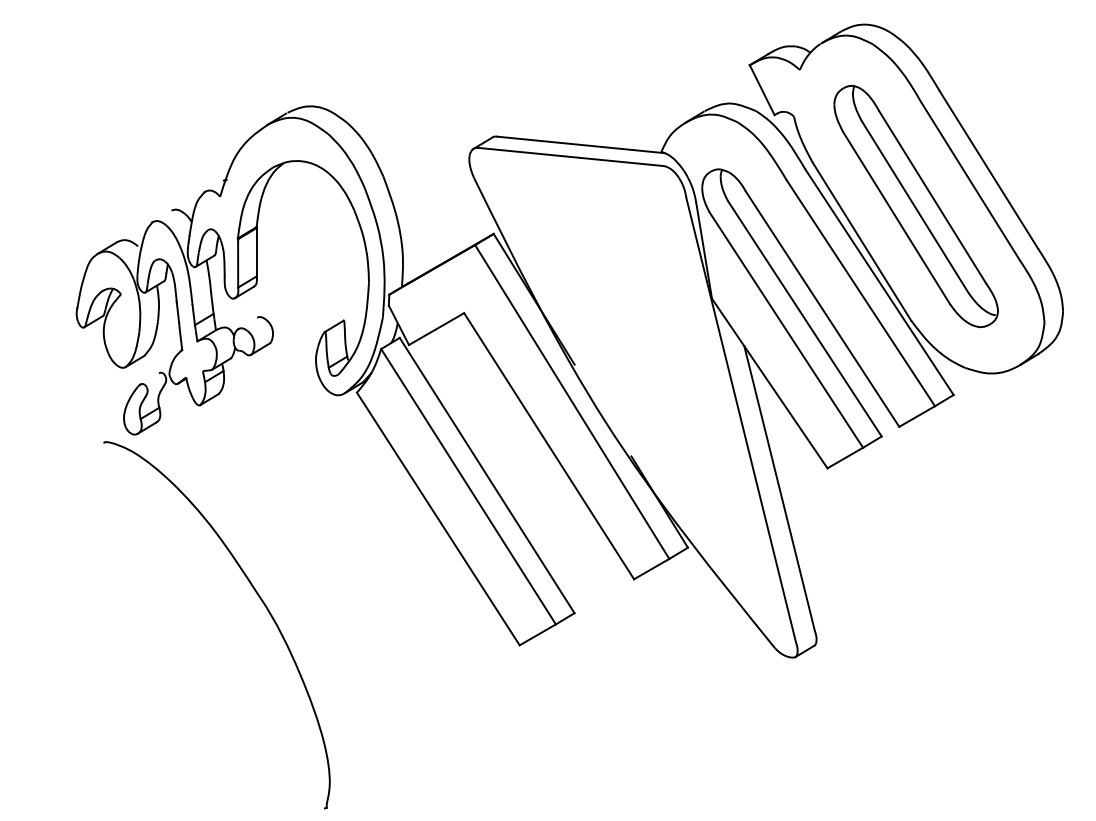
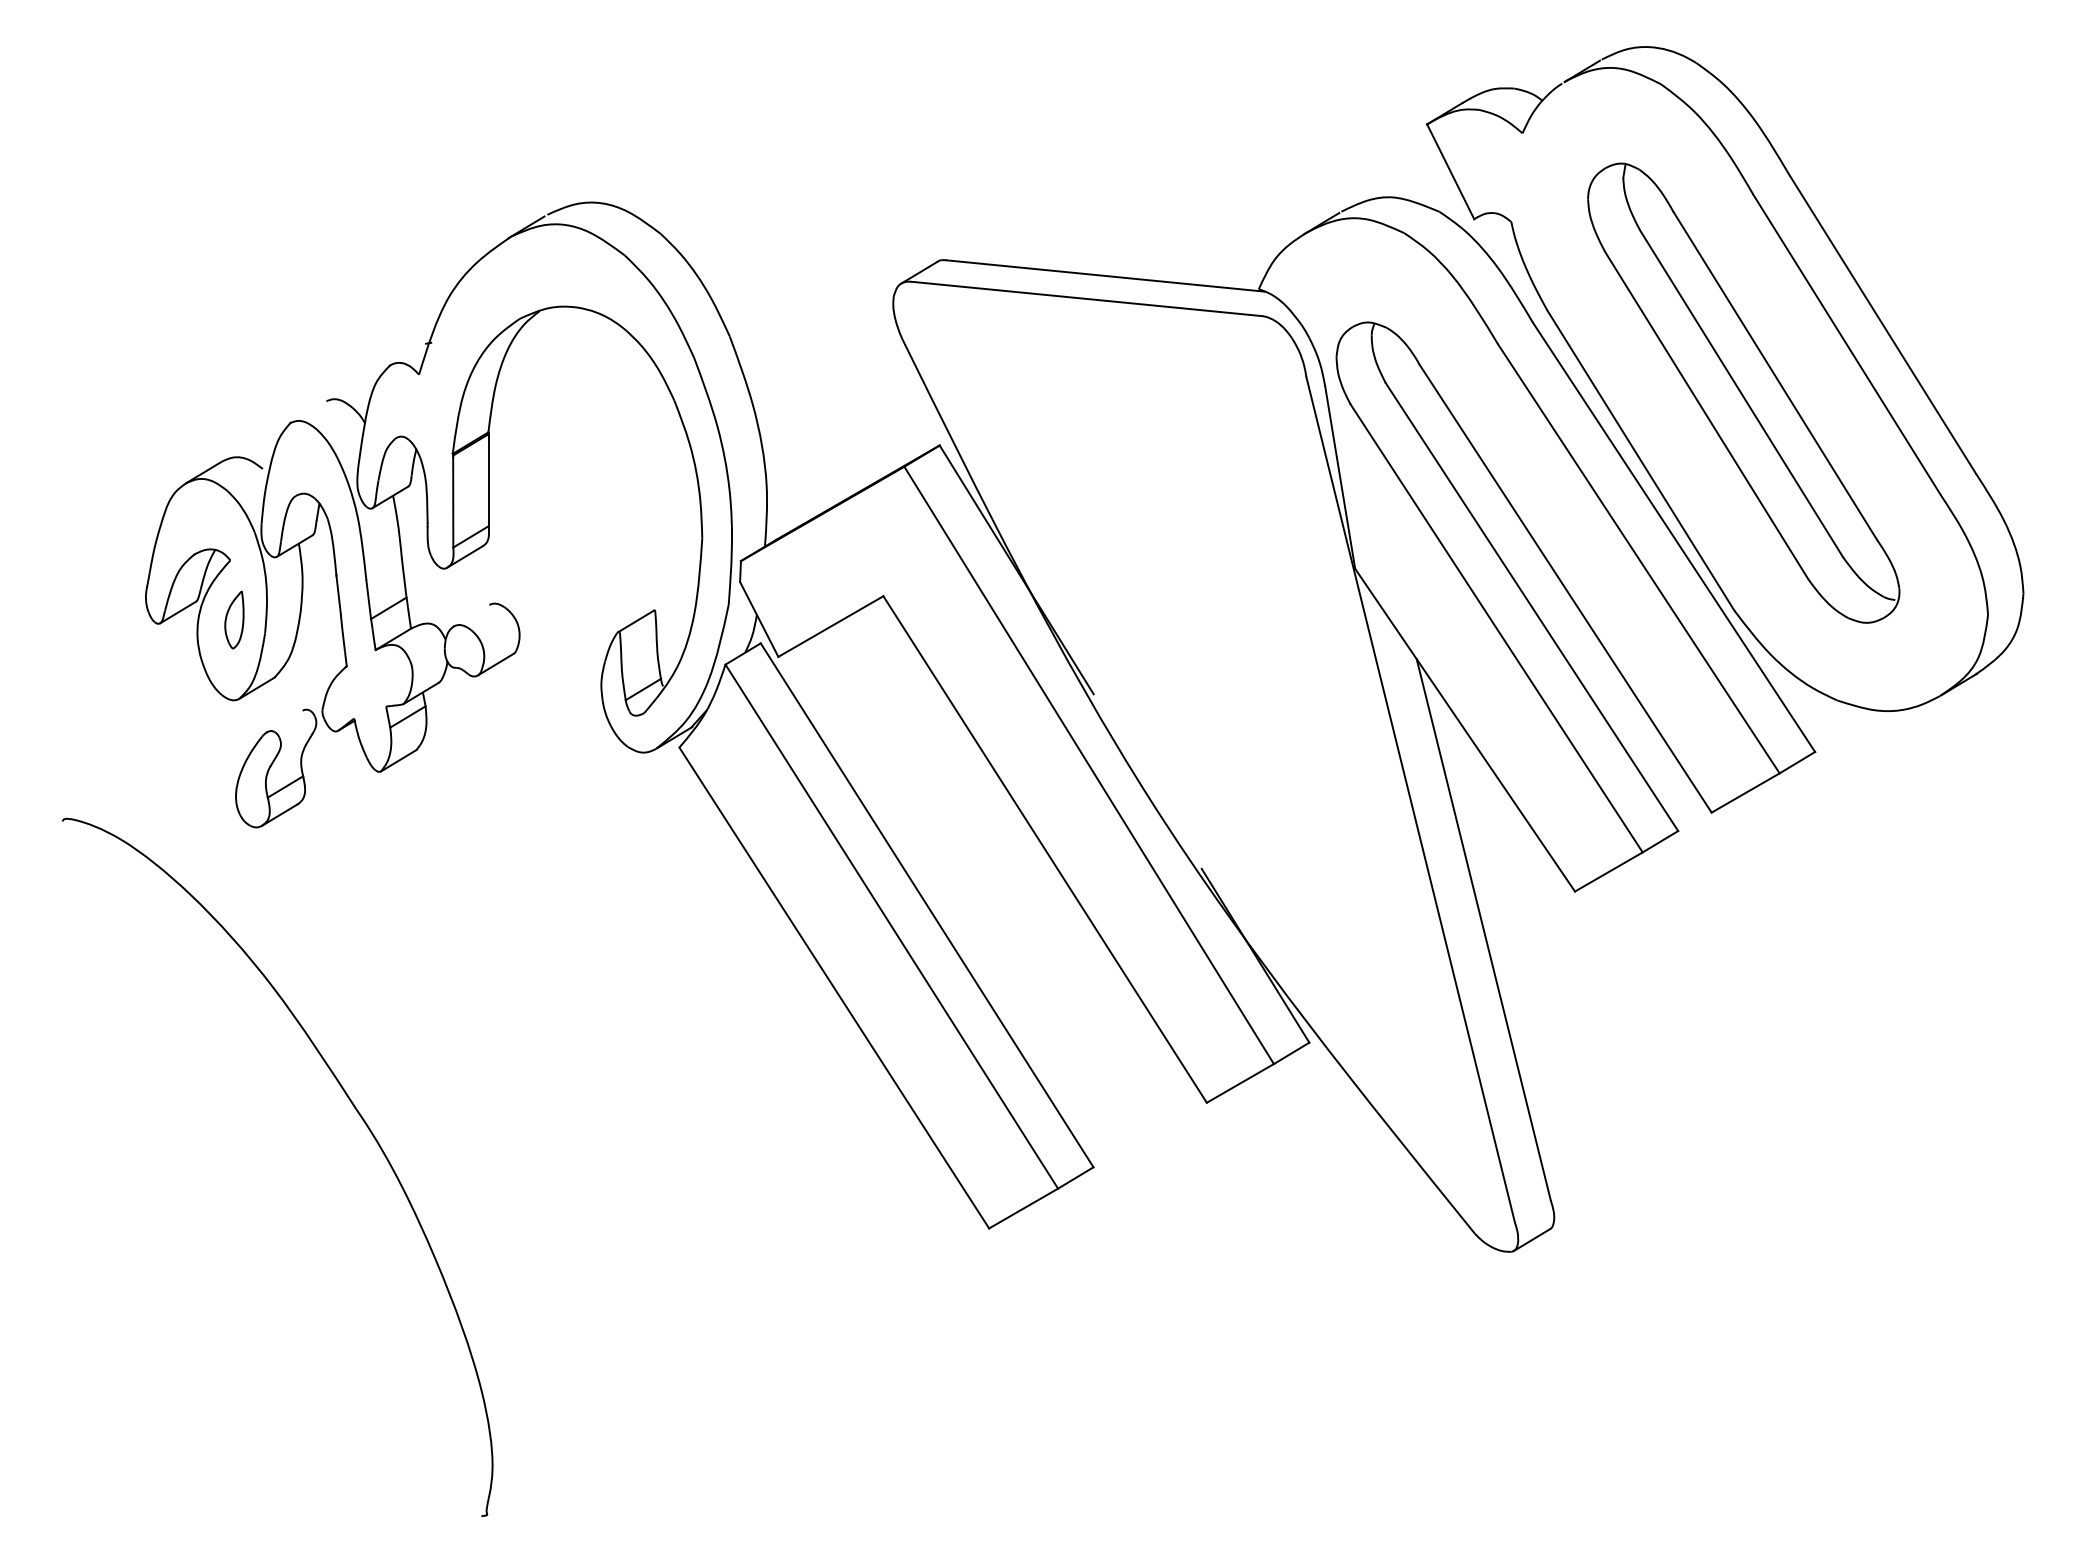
part: (122, 325) -> (233, 619), added
part: (259, 598) -> (358, 1116), moved

